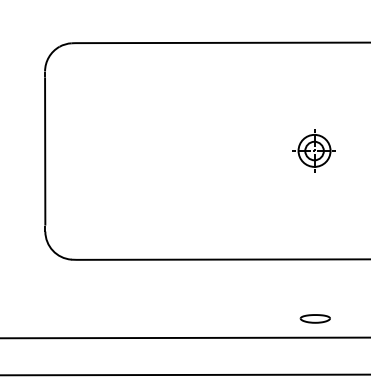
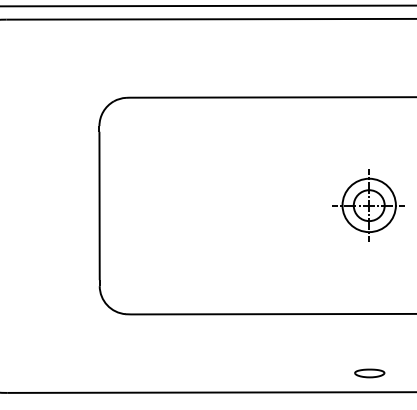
part: (314, 150) -> (368, 205), size x1.67

